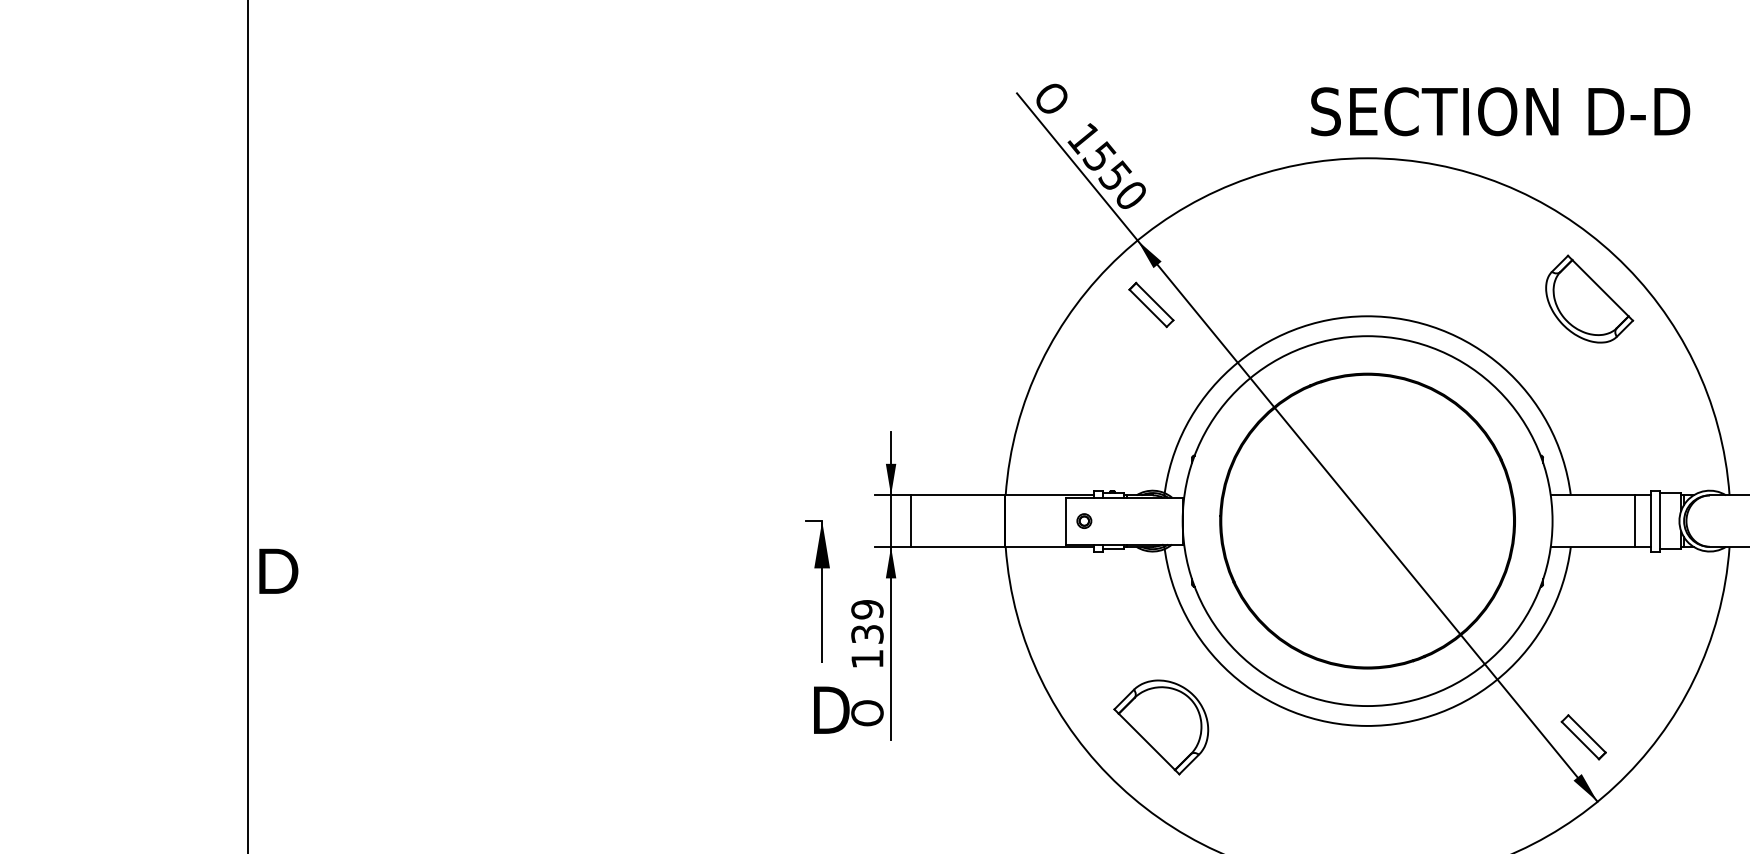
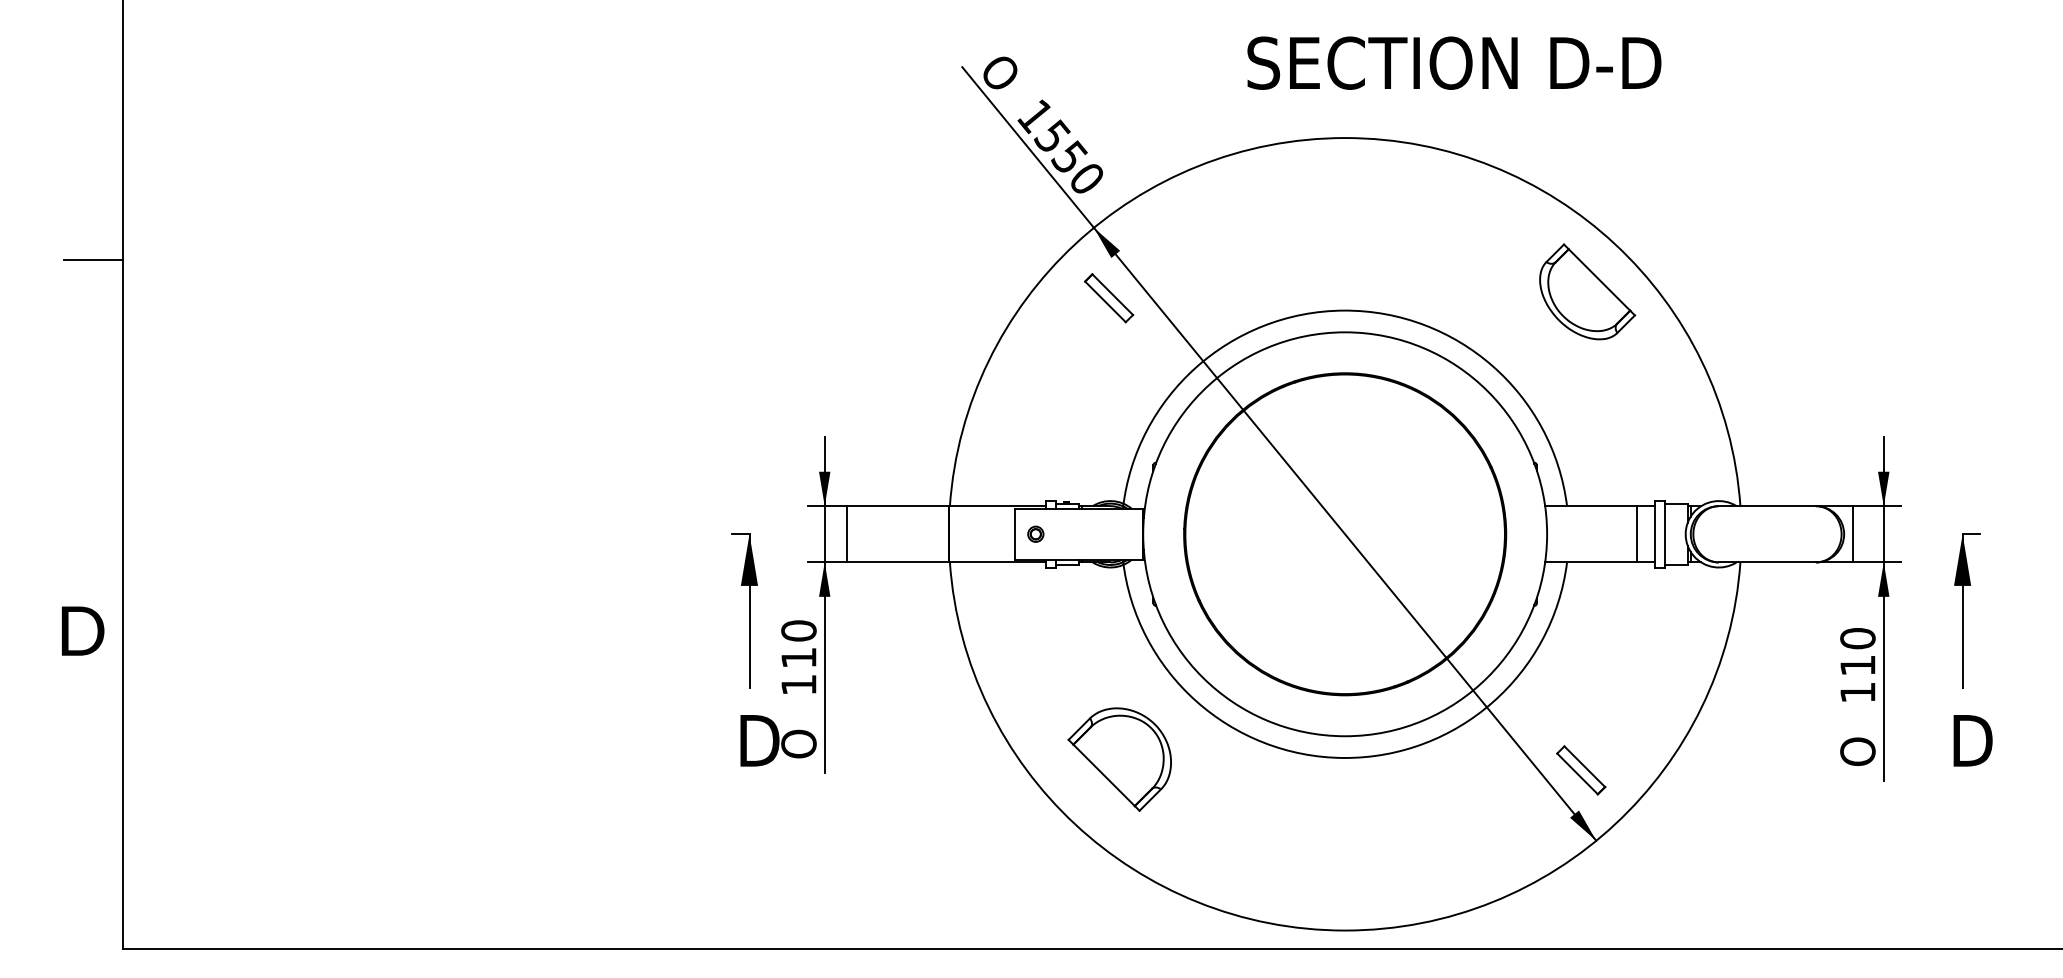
text: (1500, 111) -> (1454, 62), moved
line: (220, 270) -> (92, 260), added
text: (279, 570) -> (83, 630), moved
text: (867, 622) -> (798, 644), 139 -> 110

